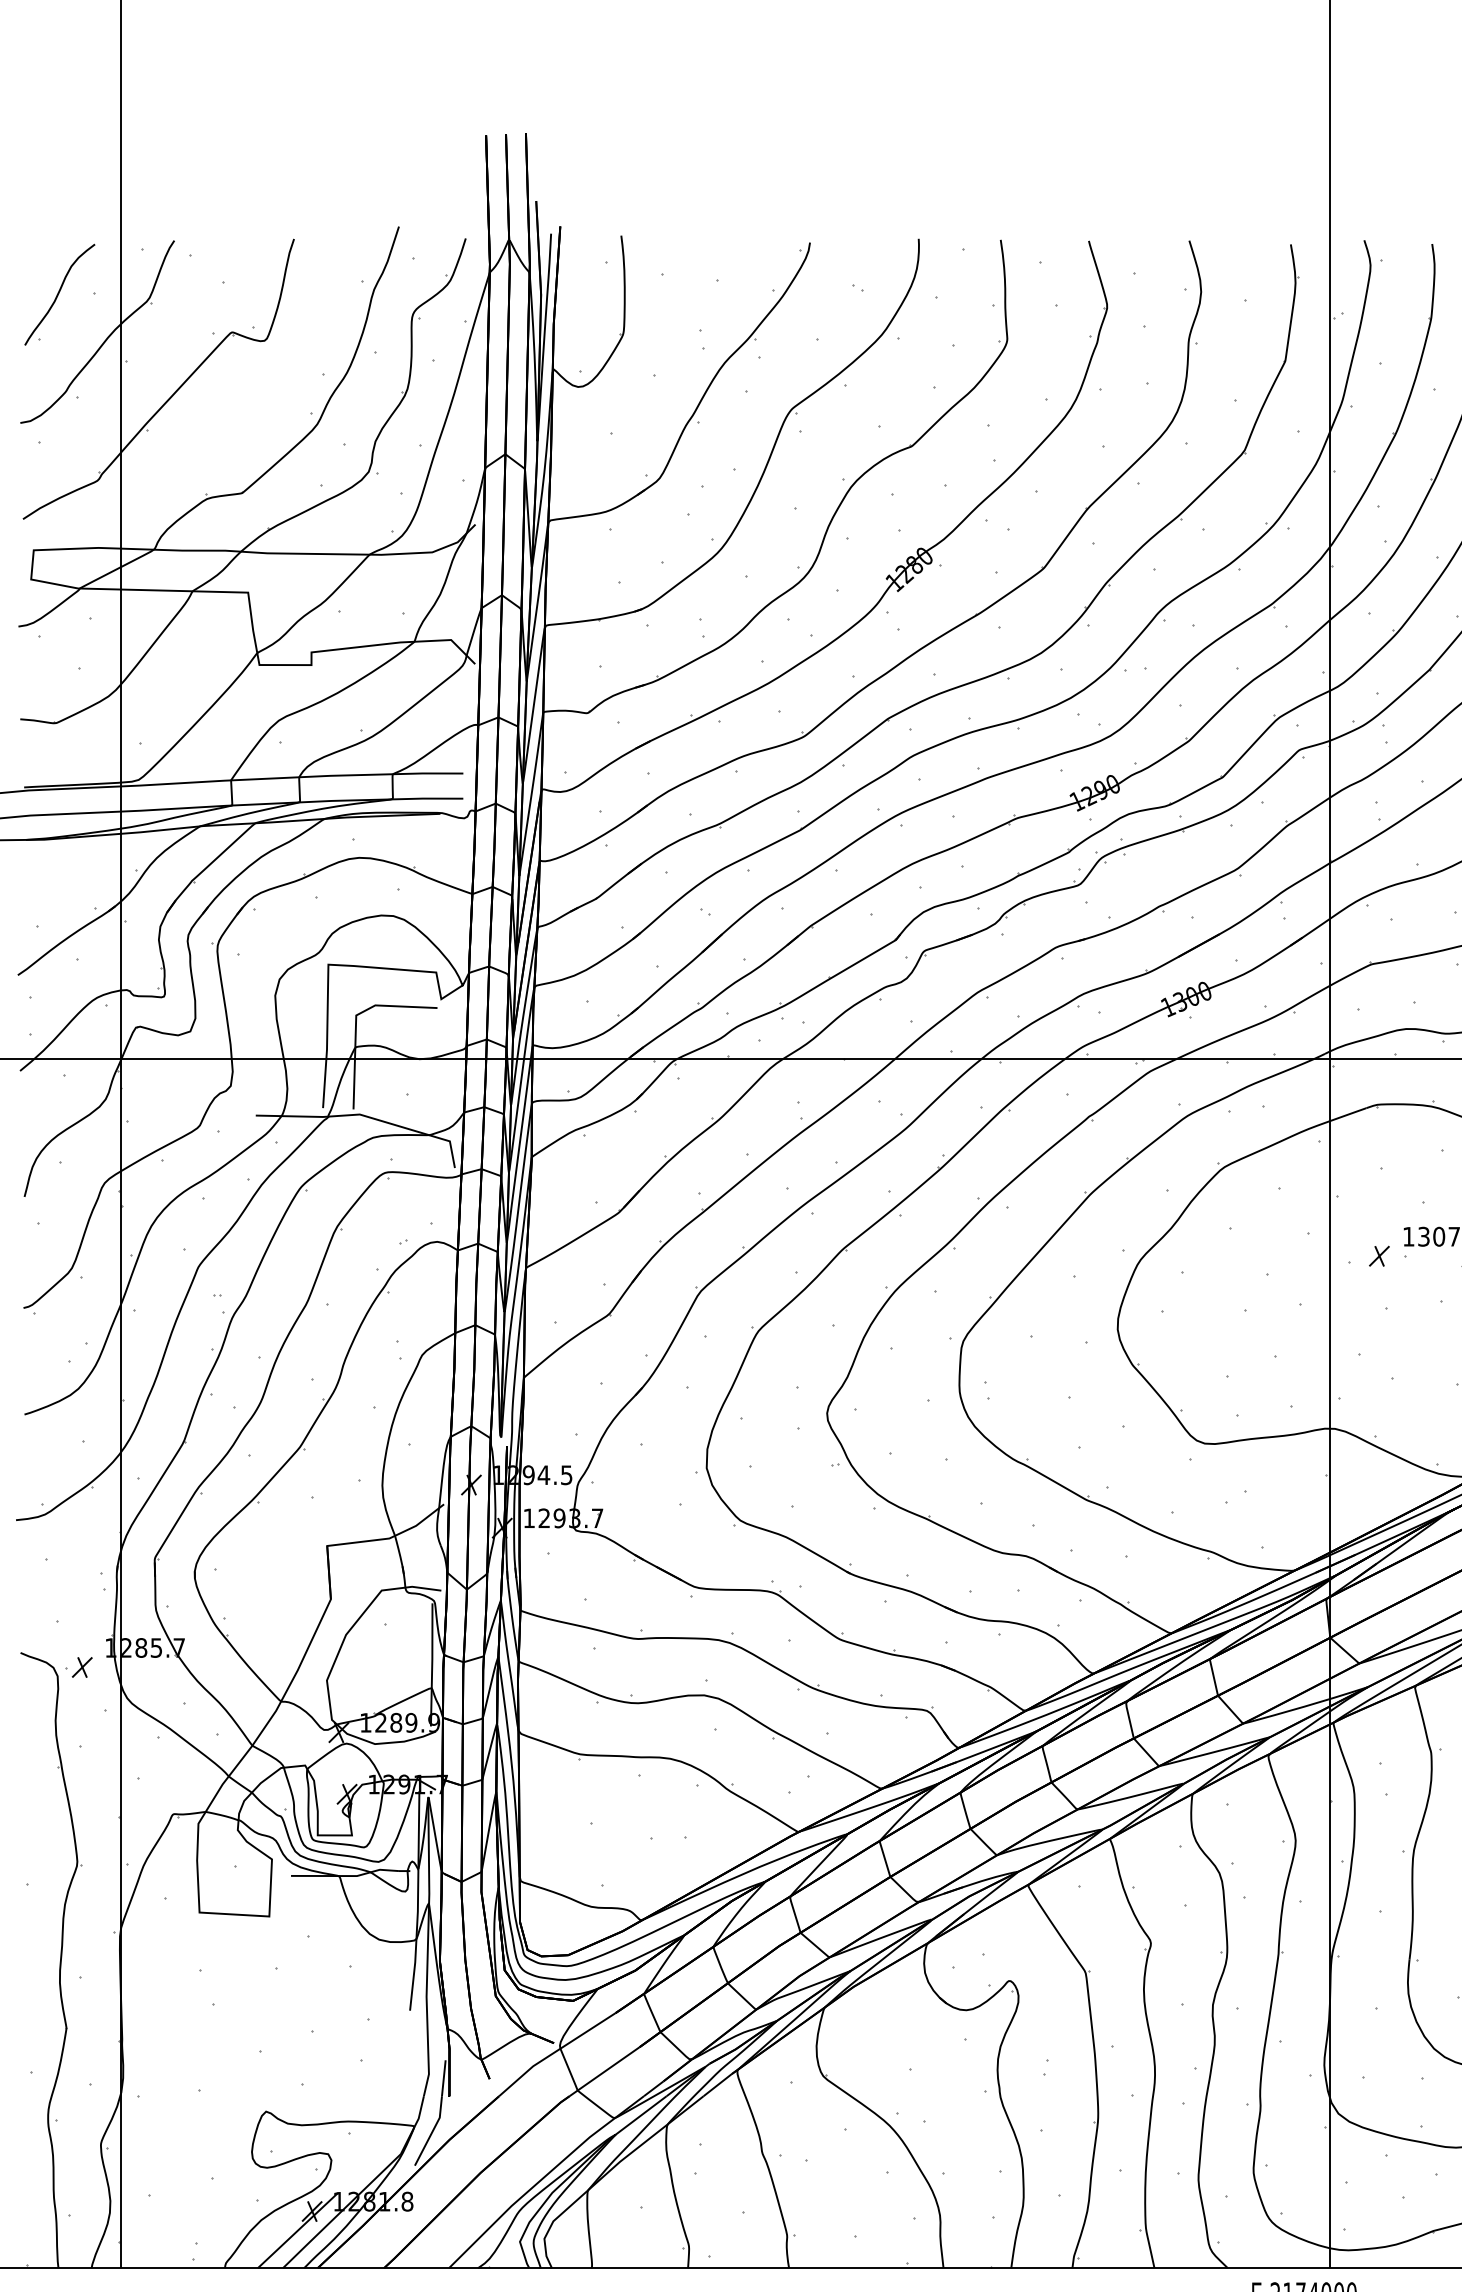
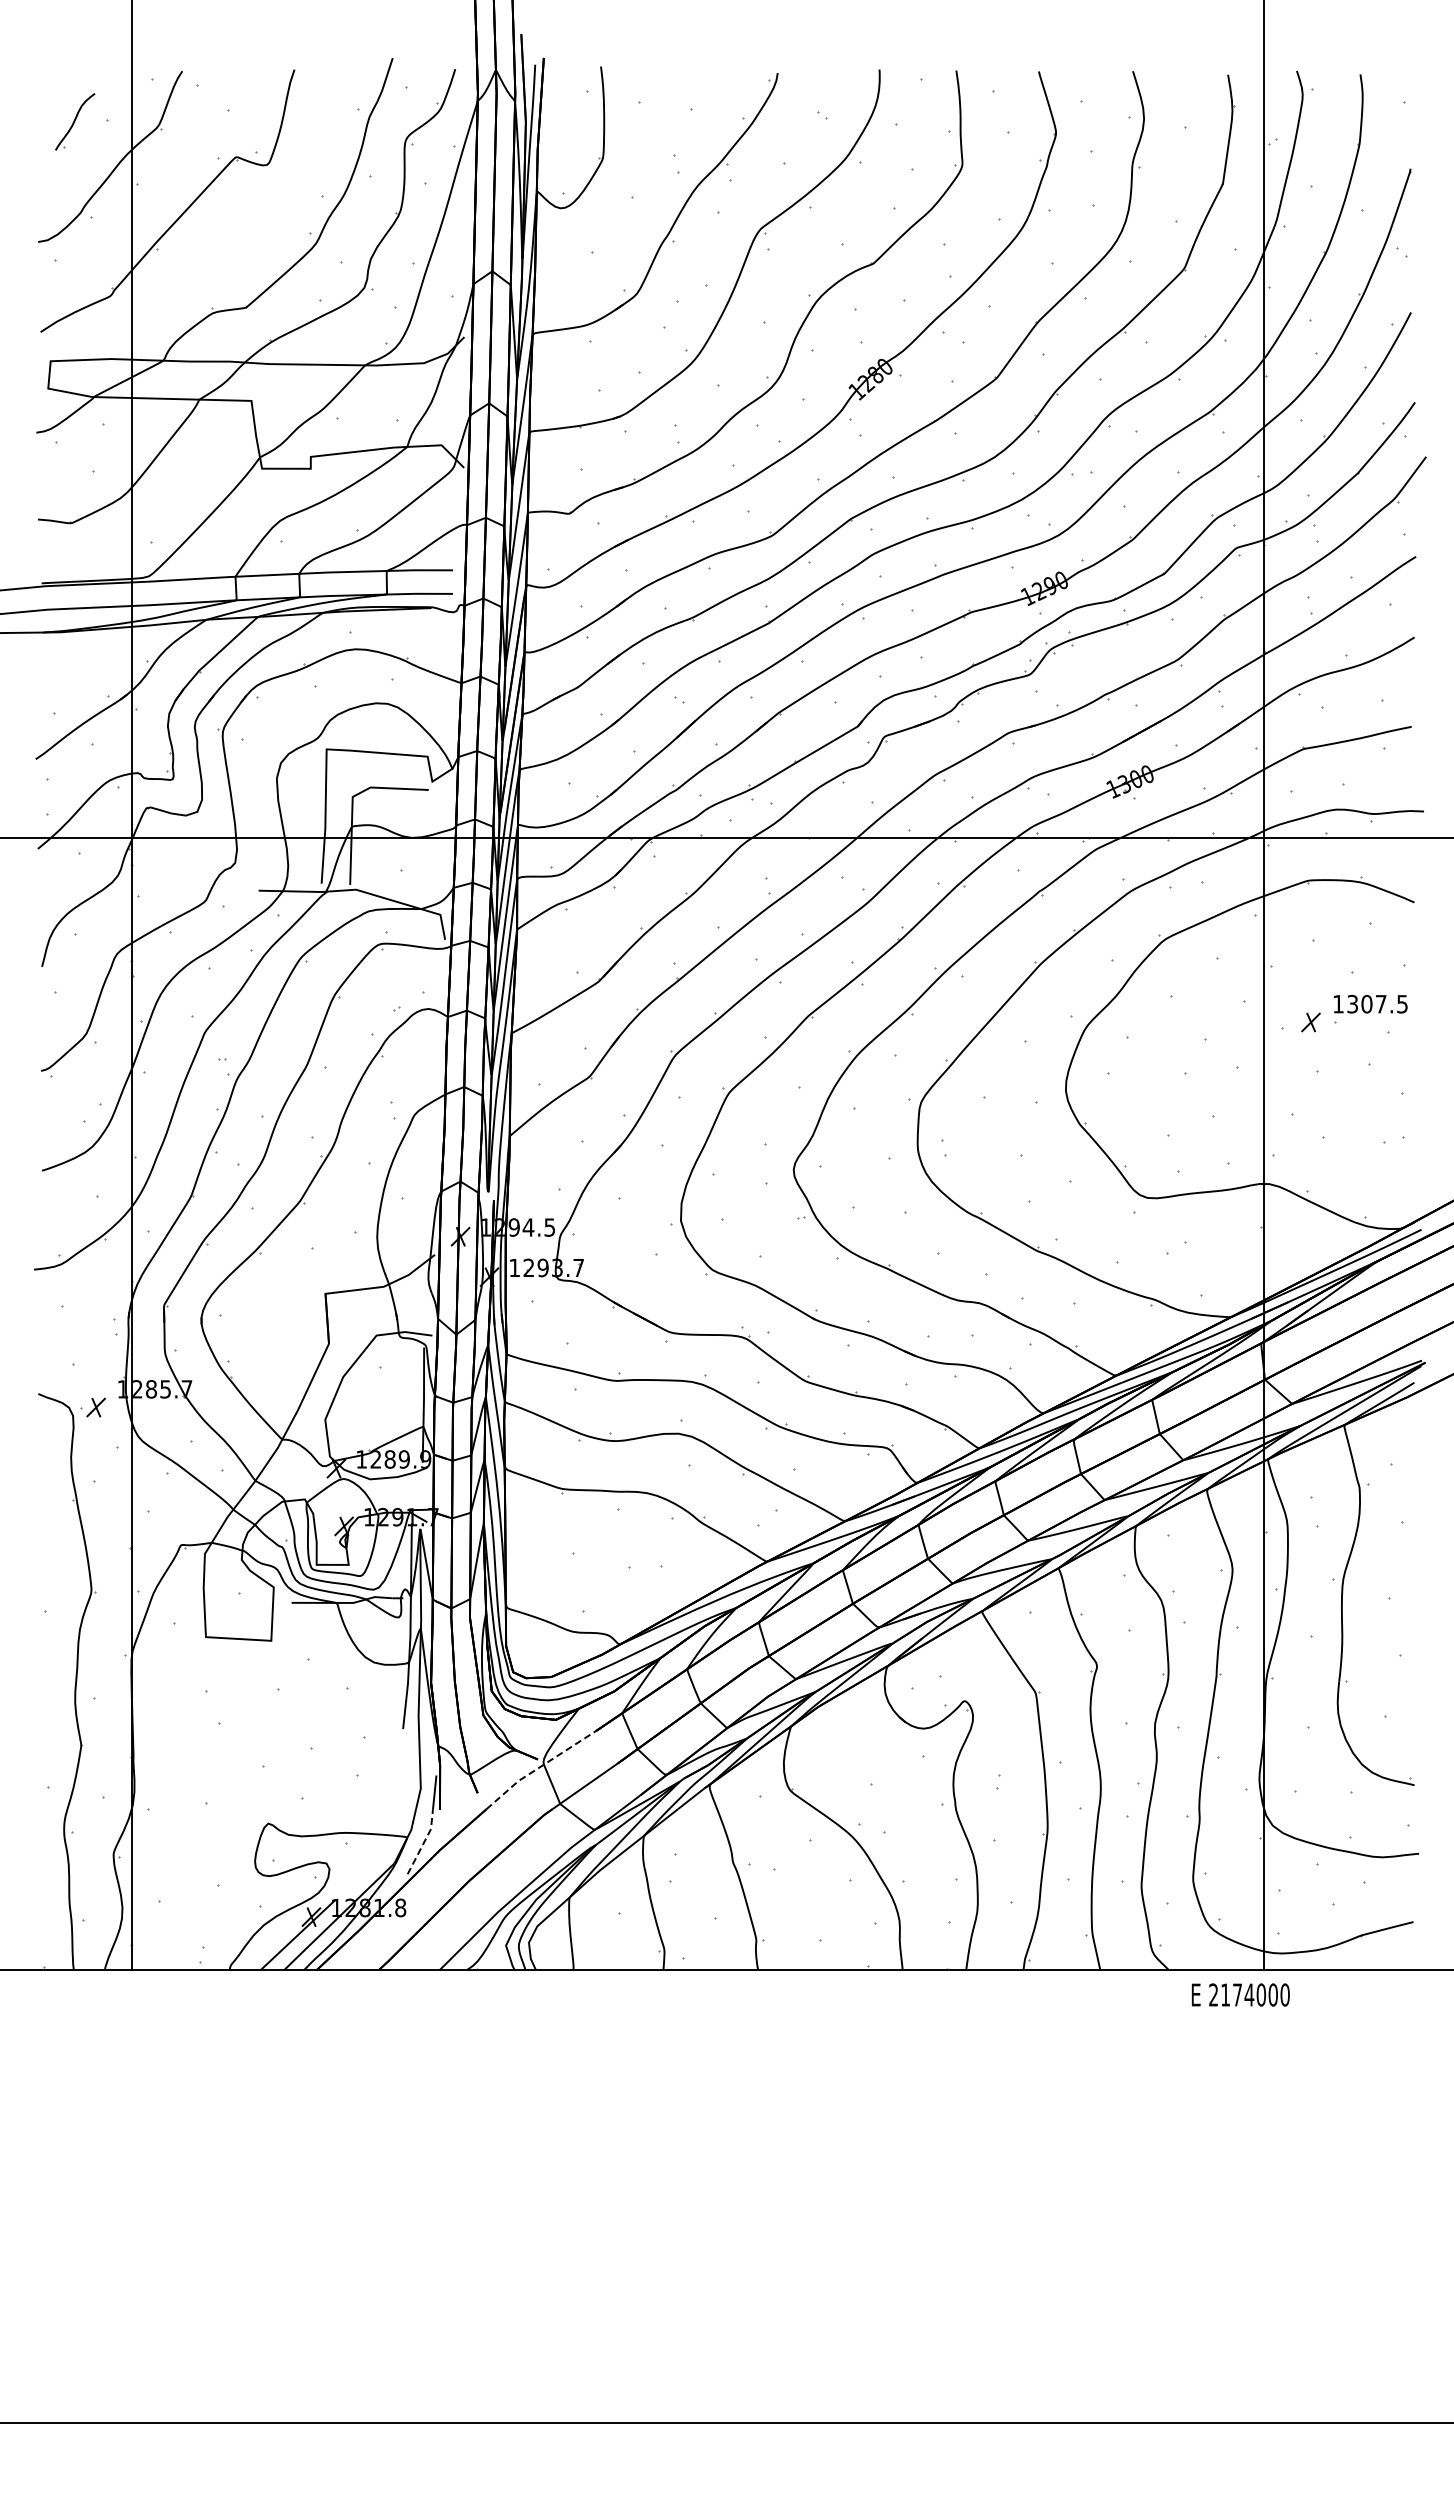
part: (60, 294) -> (75, 121), size x0.6
line: (554, 2052) -> (538, 1768), solid -> dashed
line: (432, 2130) -> (424, 1841), solid -> dashed

